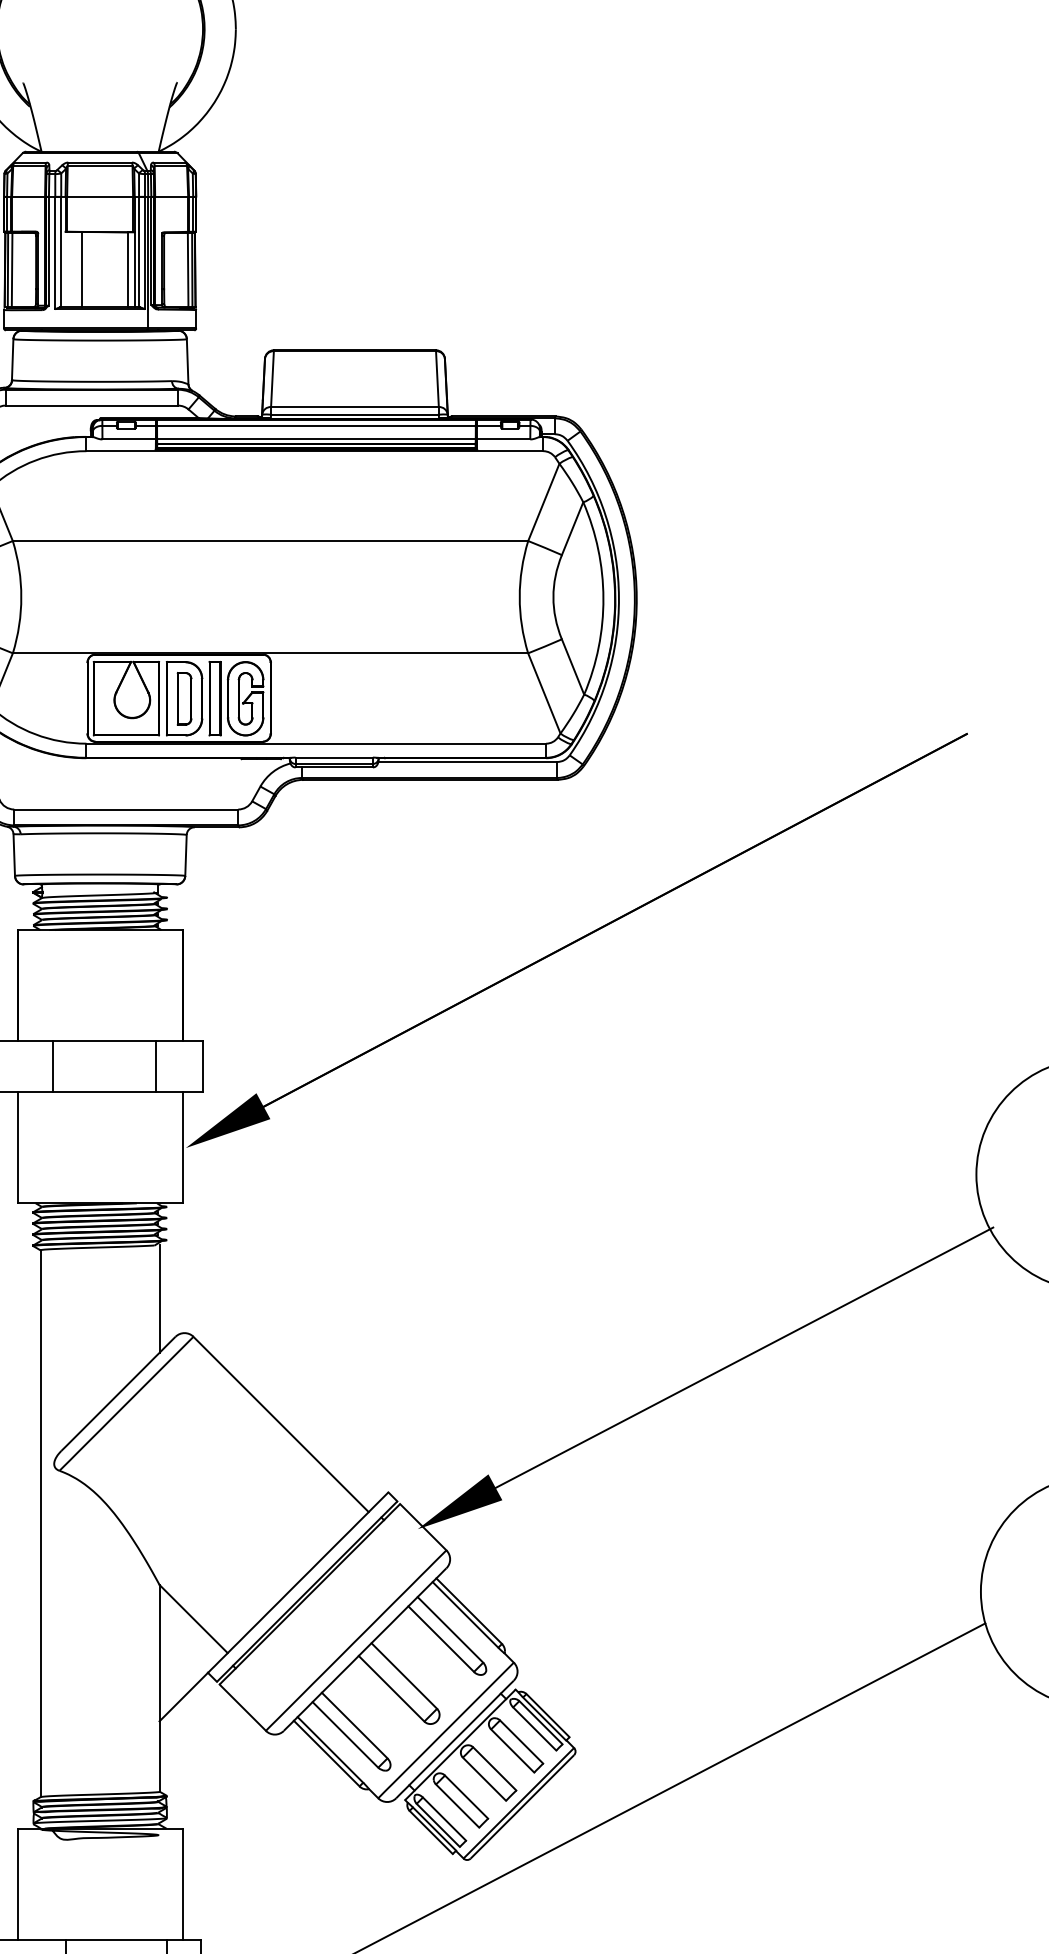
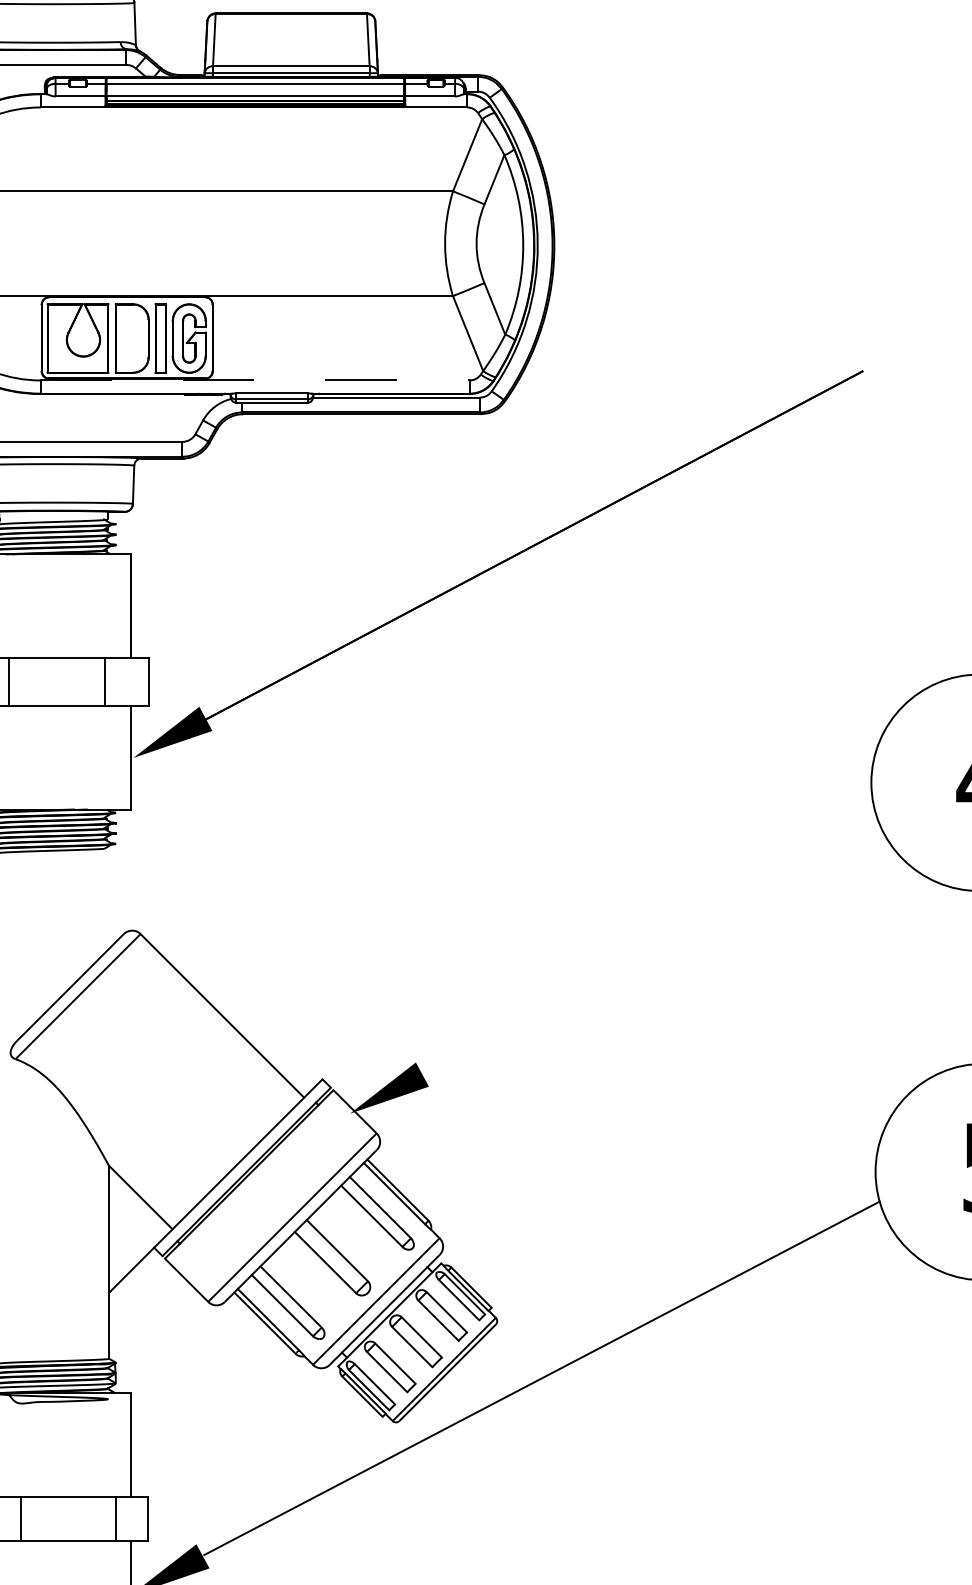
part: (184, 698) -> (132, 338), removed
line: (316, 743) -> (255, 380), solid -> dashed
line: (159, 1298) -> (108, 898), removed
line: (740, 1359) -> (651, 955), removed

